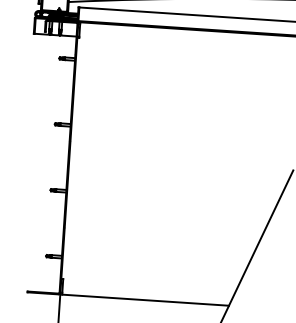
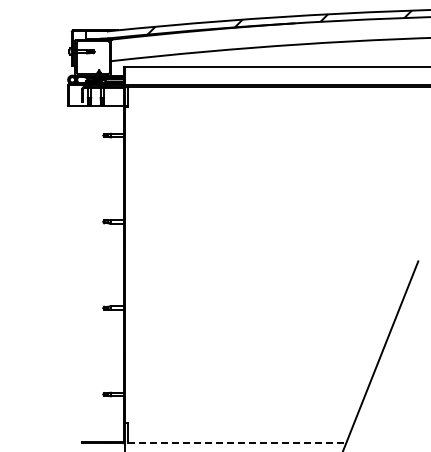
line: (146, 300) -> (237, 443), solid -> dashed

